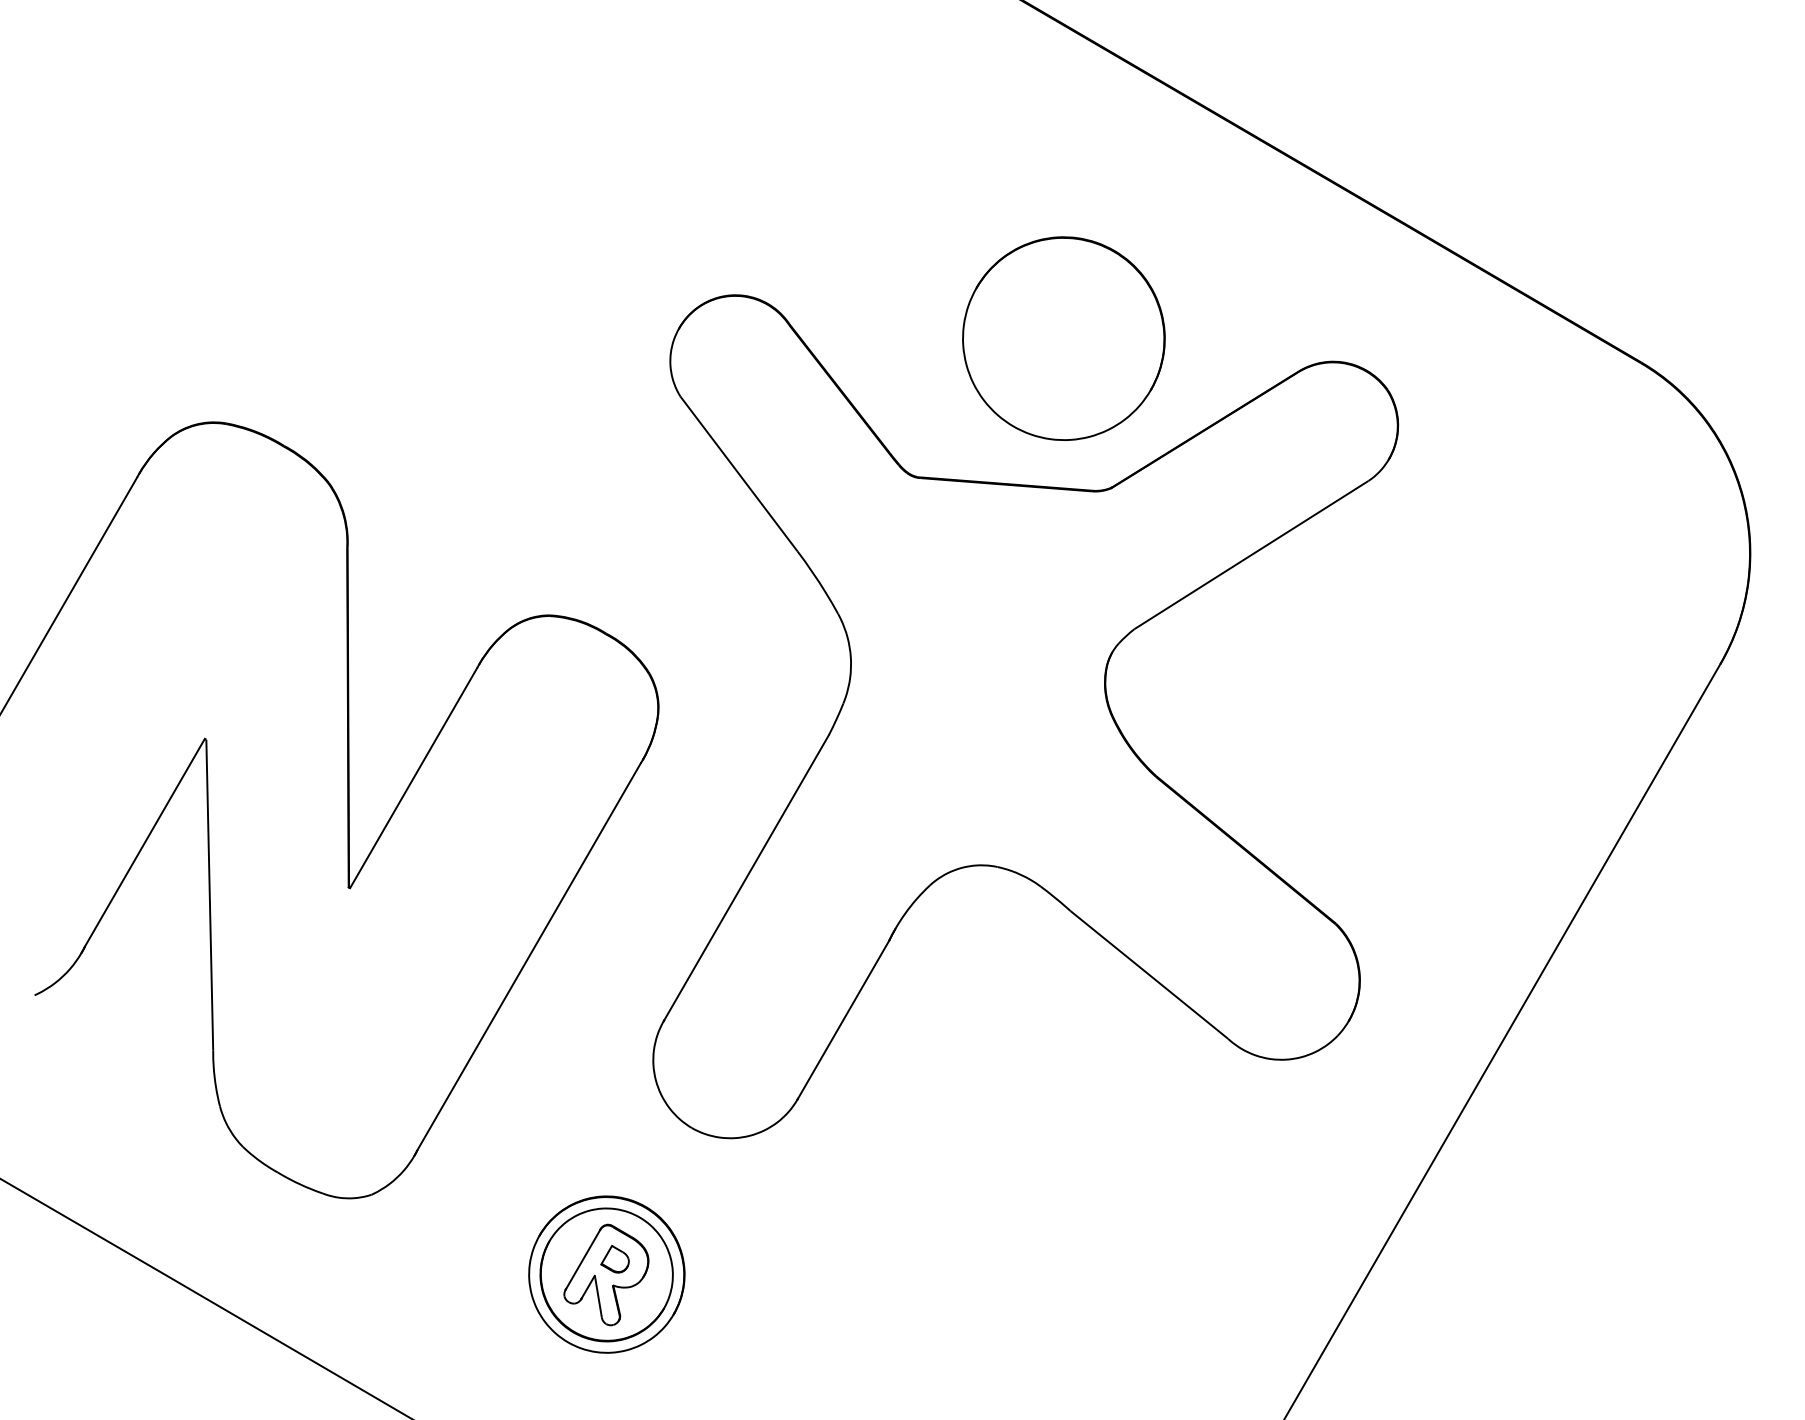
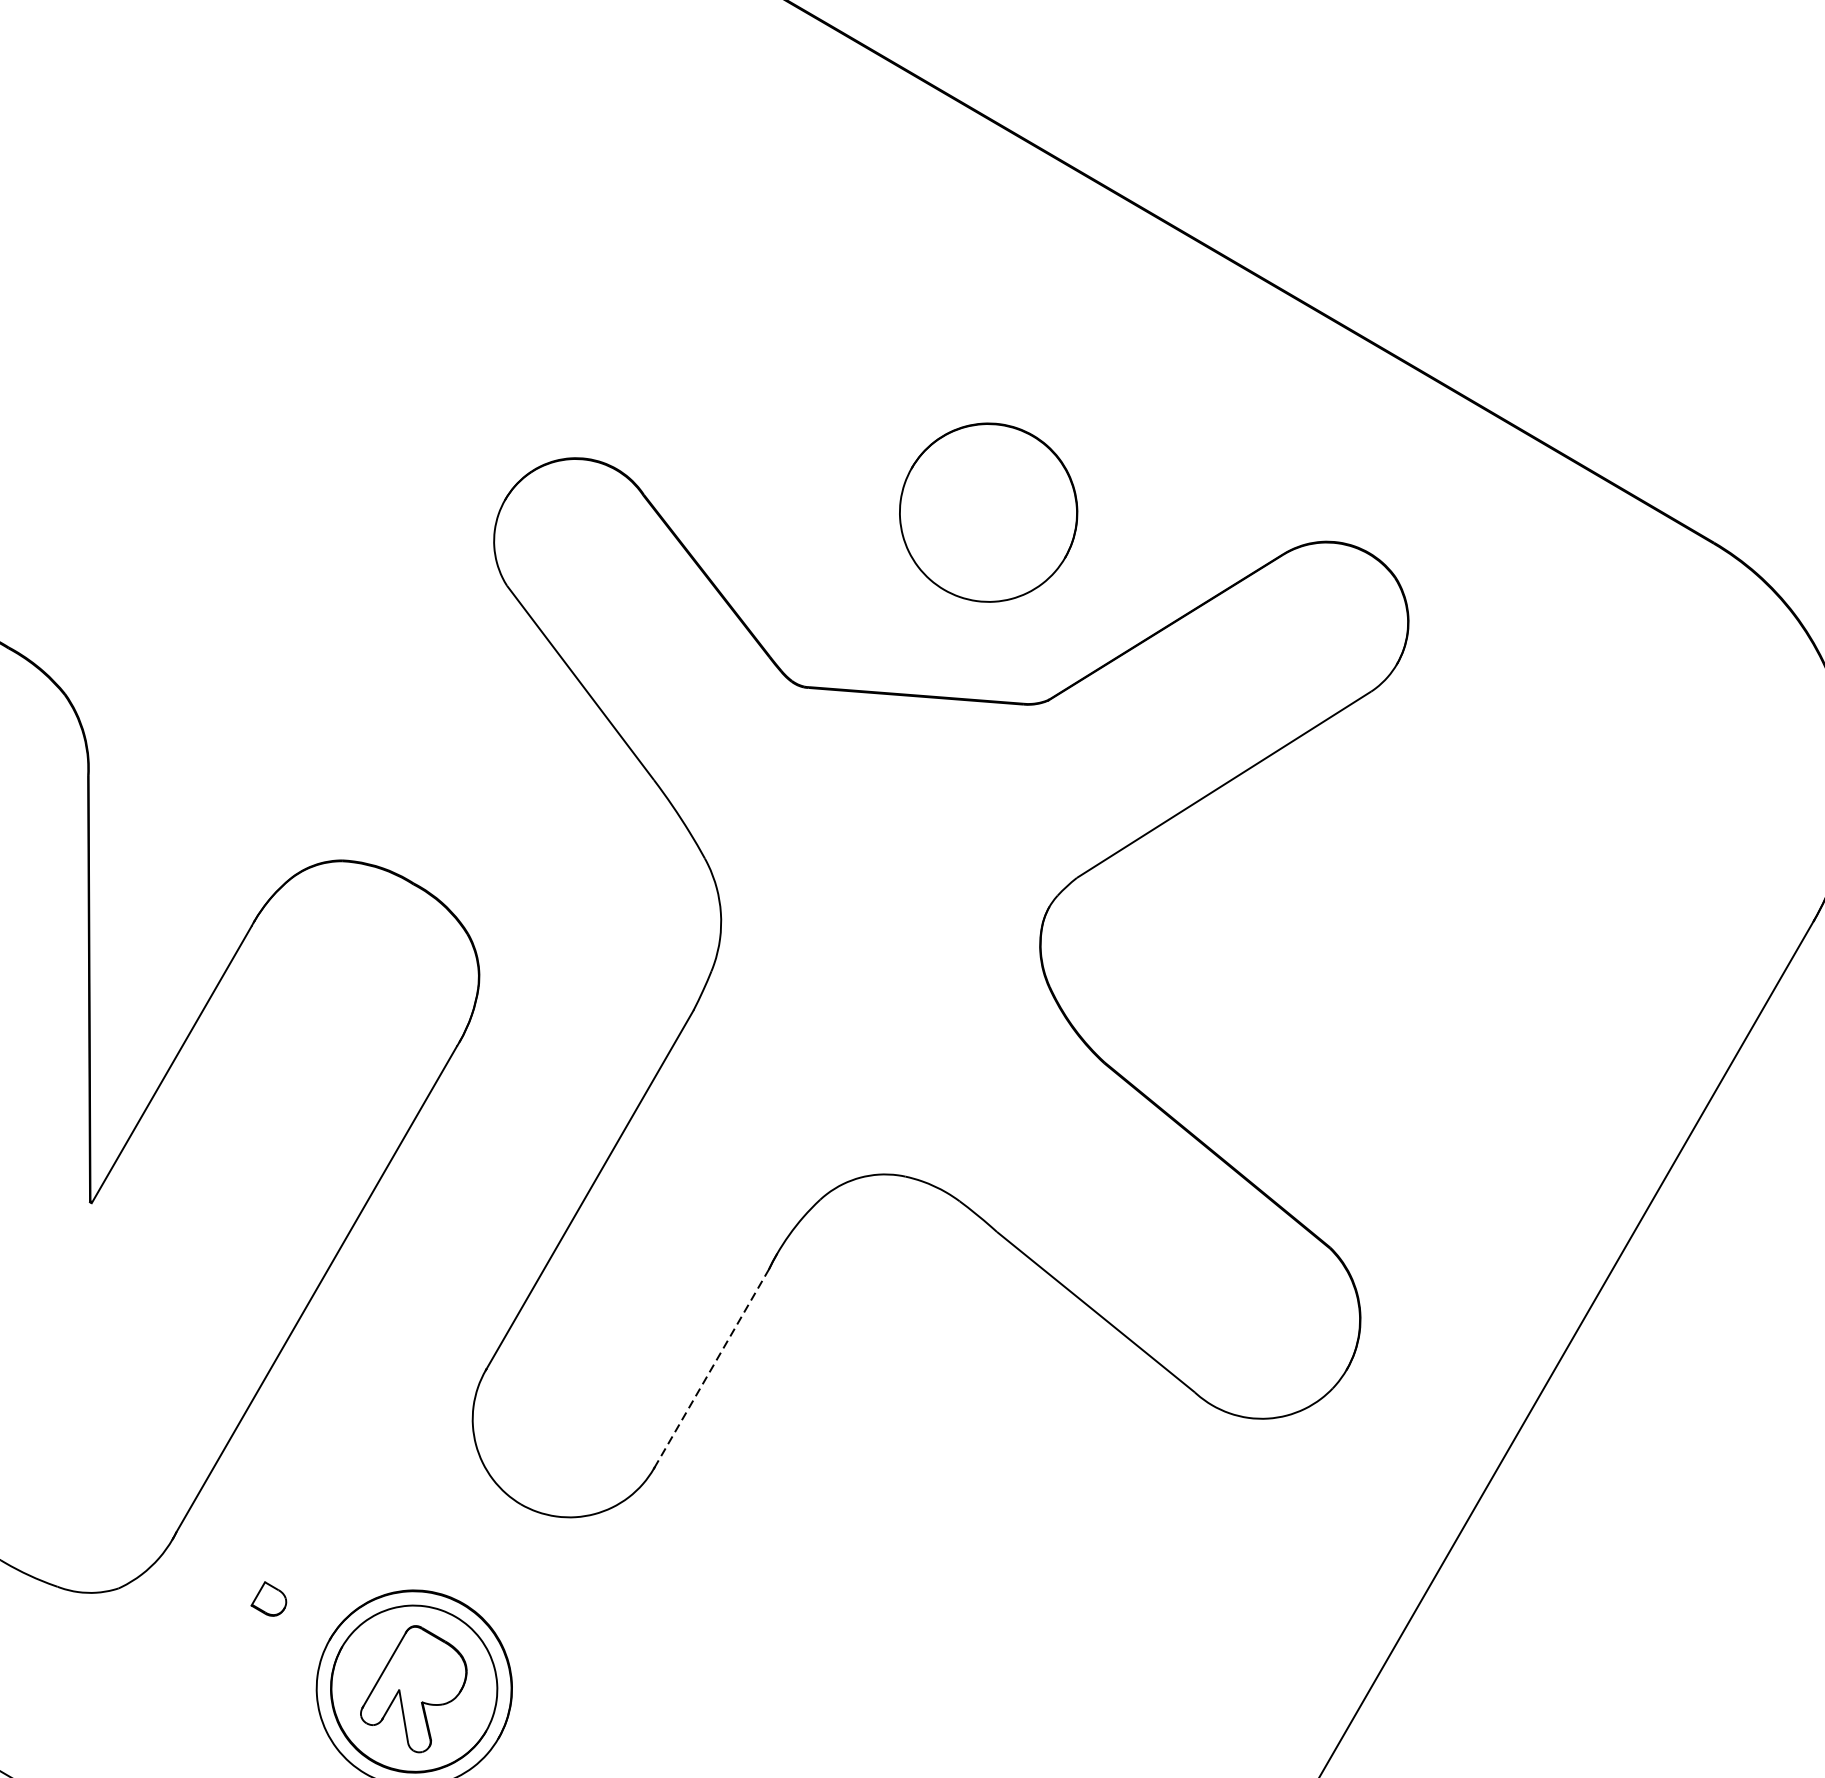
part: (1063, 338) -> (988, 512), size x0.7
line: (843, 1020) -> (711, 1369), solid -> dashed
part: (614, 1258) -> (268, 1598), moved

